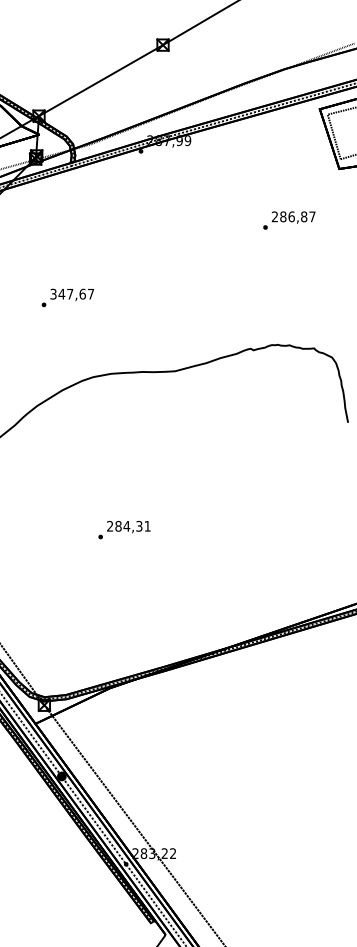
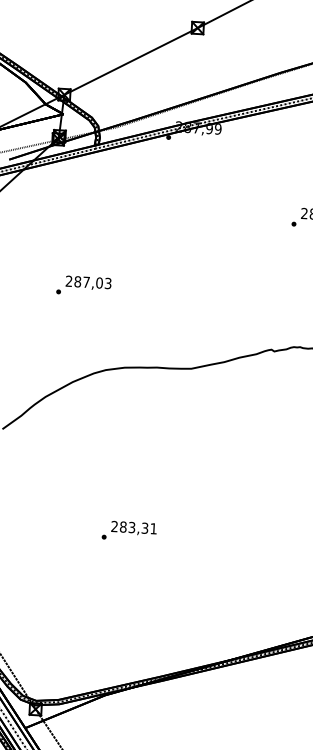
text: (72, 293) -> (88, 281), 347,67 -> 287,03
text: (126, 525) -> (131, 526), 284,31 -> 283,31

